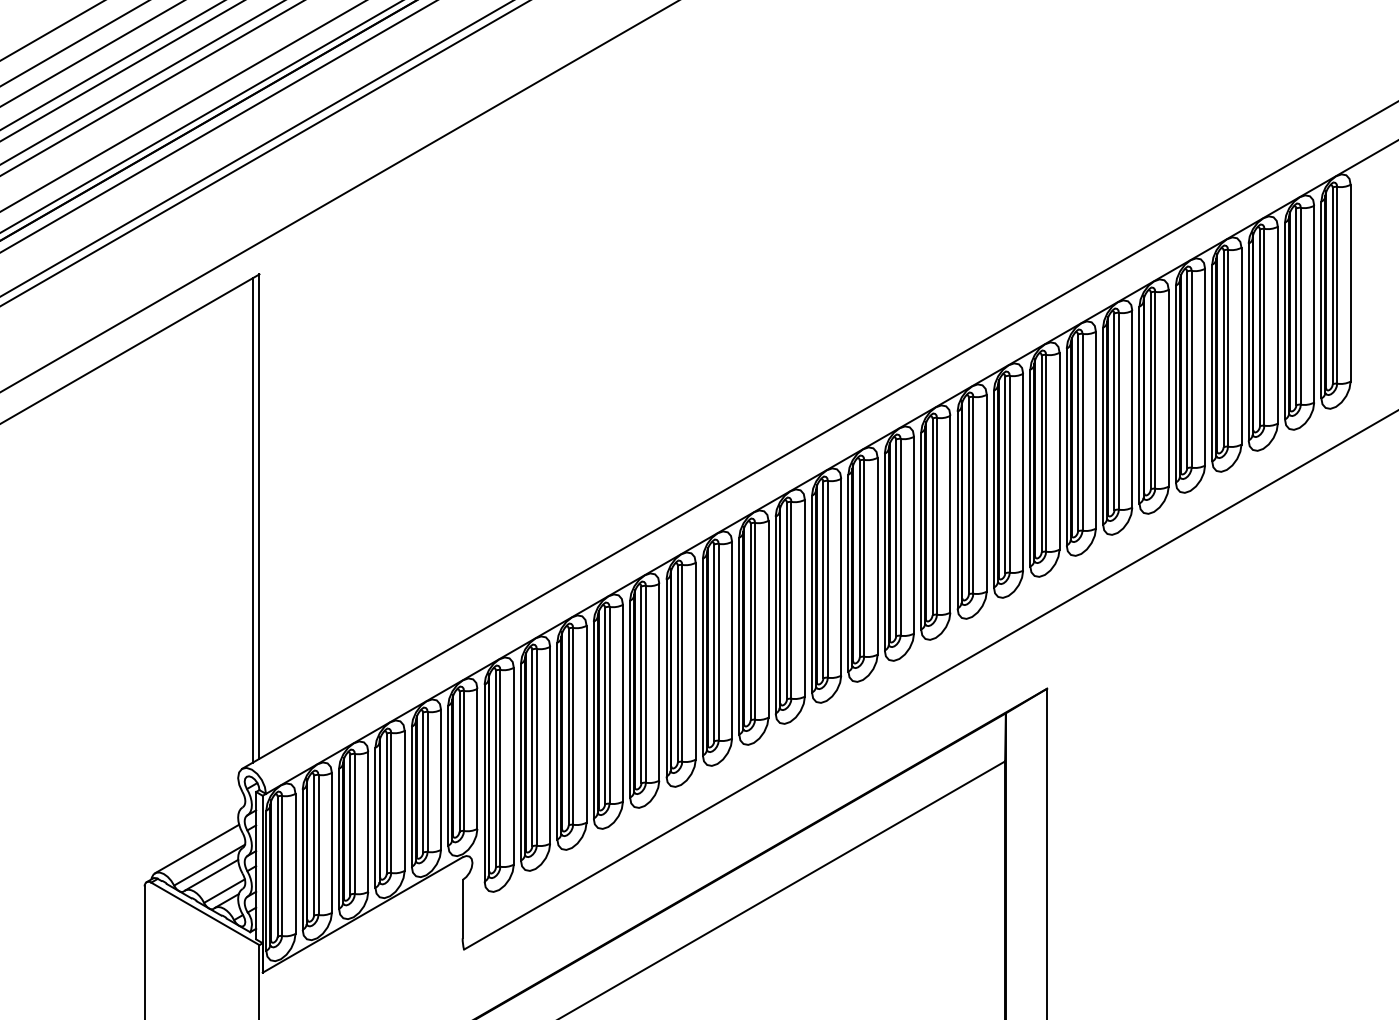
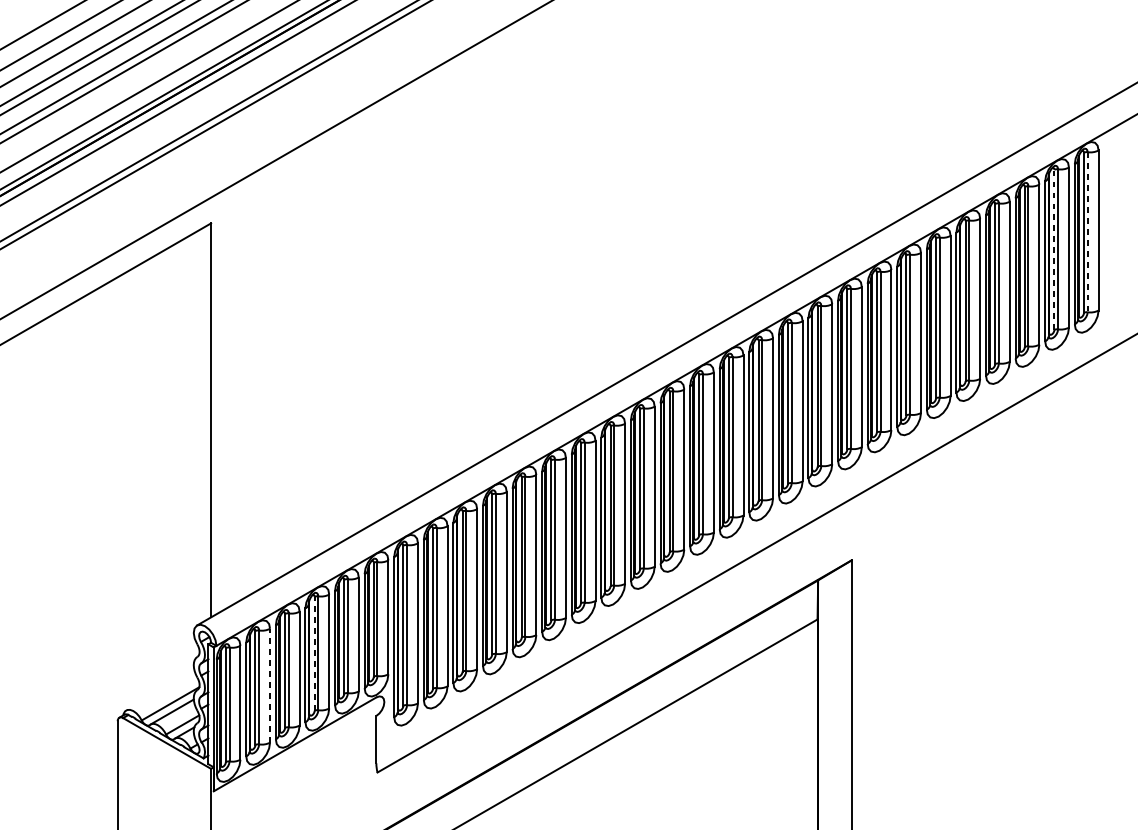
line: (1337, 285) -> (1087, 232), solid -> dashed
line: (1296, 306) -> (1054, 249), solid -> dashed
line: (252, 520) -> (205, 423), removed
line: (386, 803) -> (314, 653), solid -> dashed
line: (331, 842) -> (269, 685), solid -> dashed
line: (197, 848) -> (160, 690), removed

